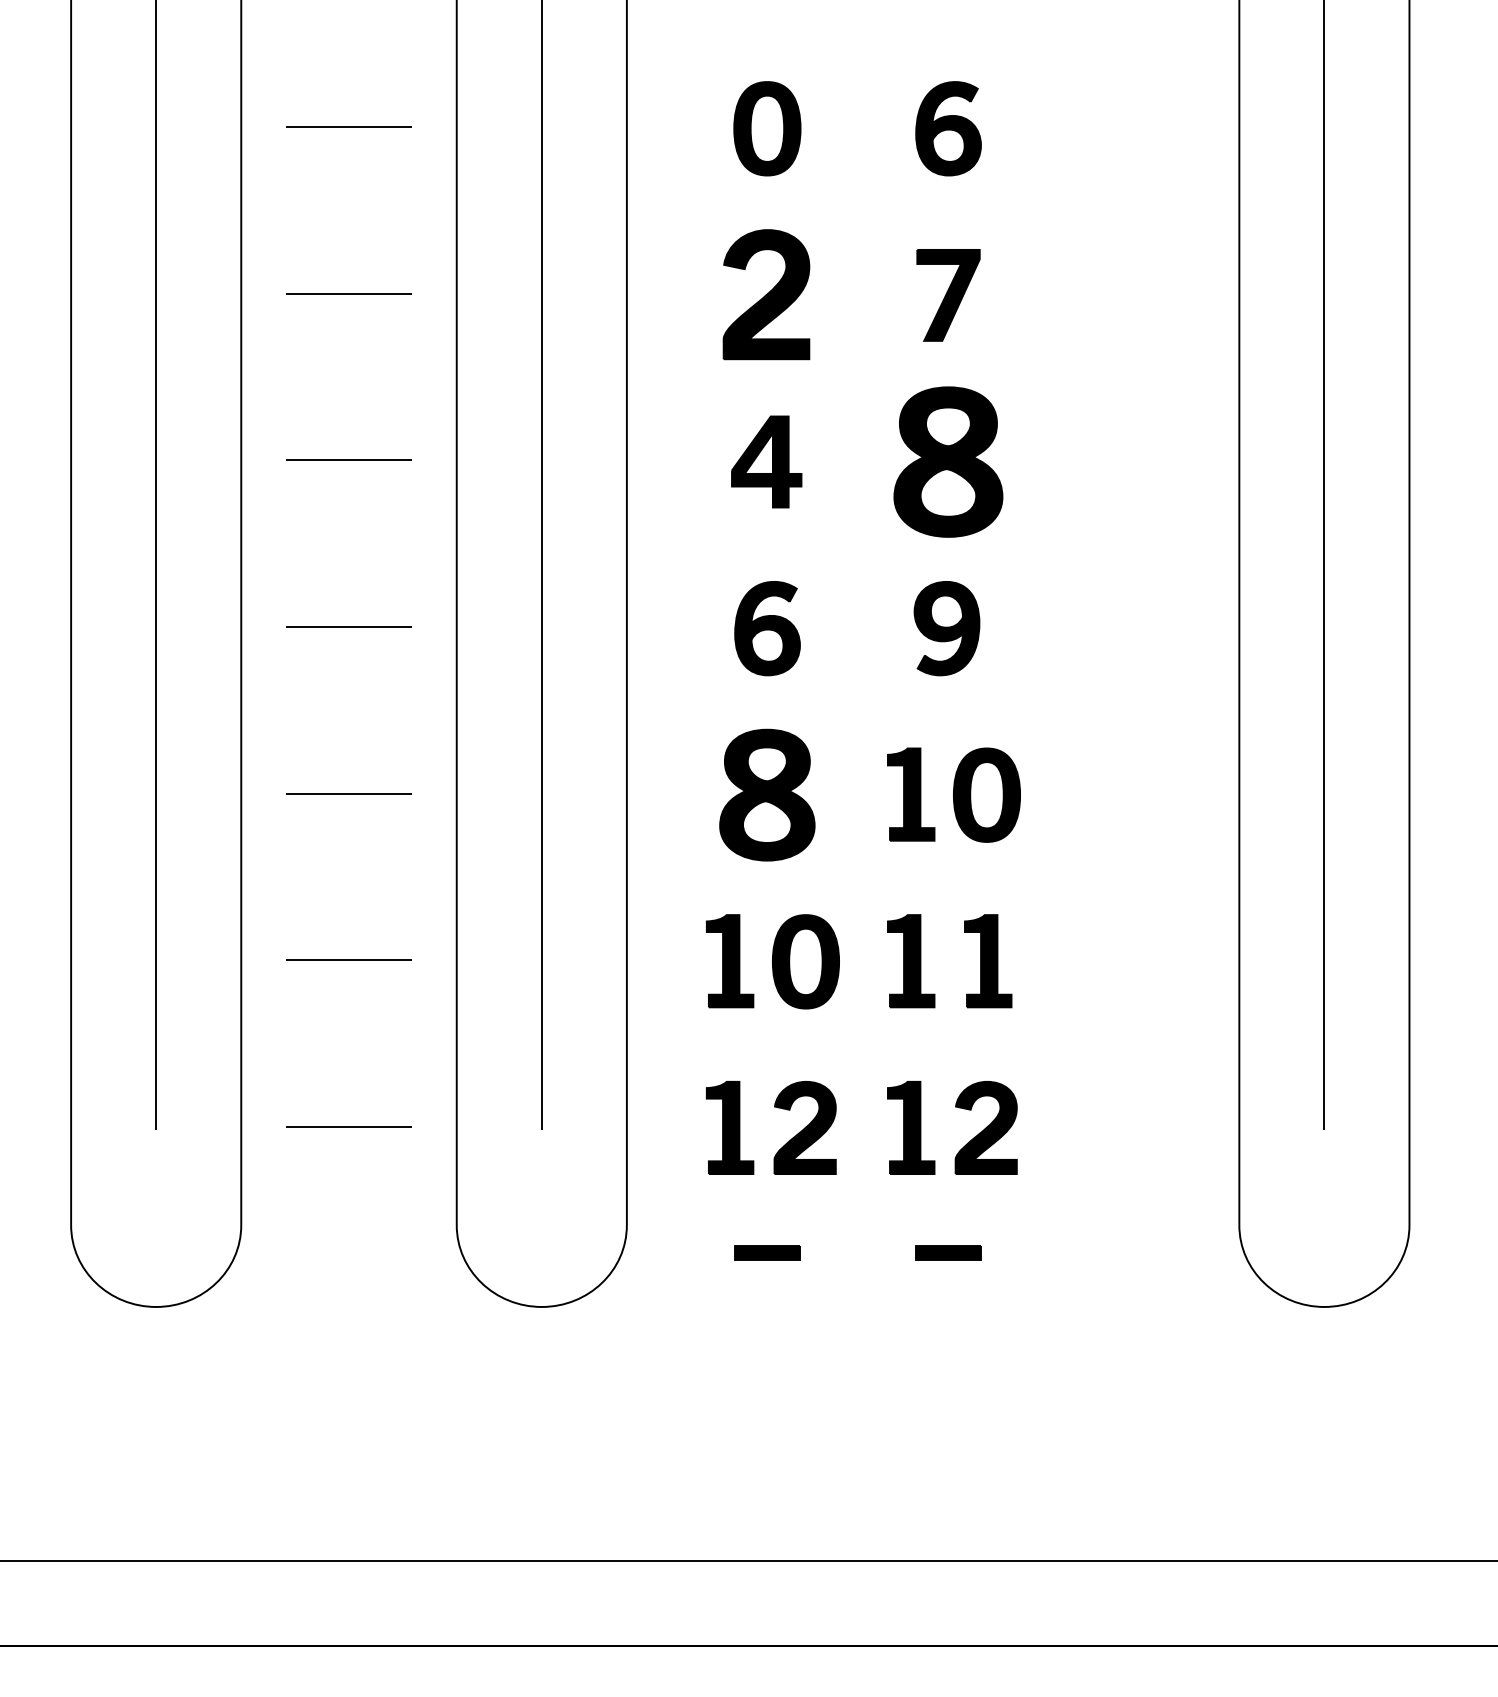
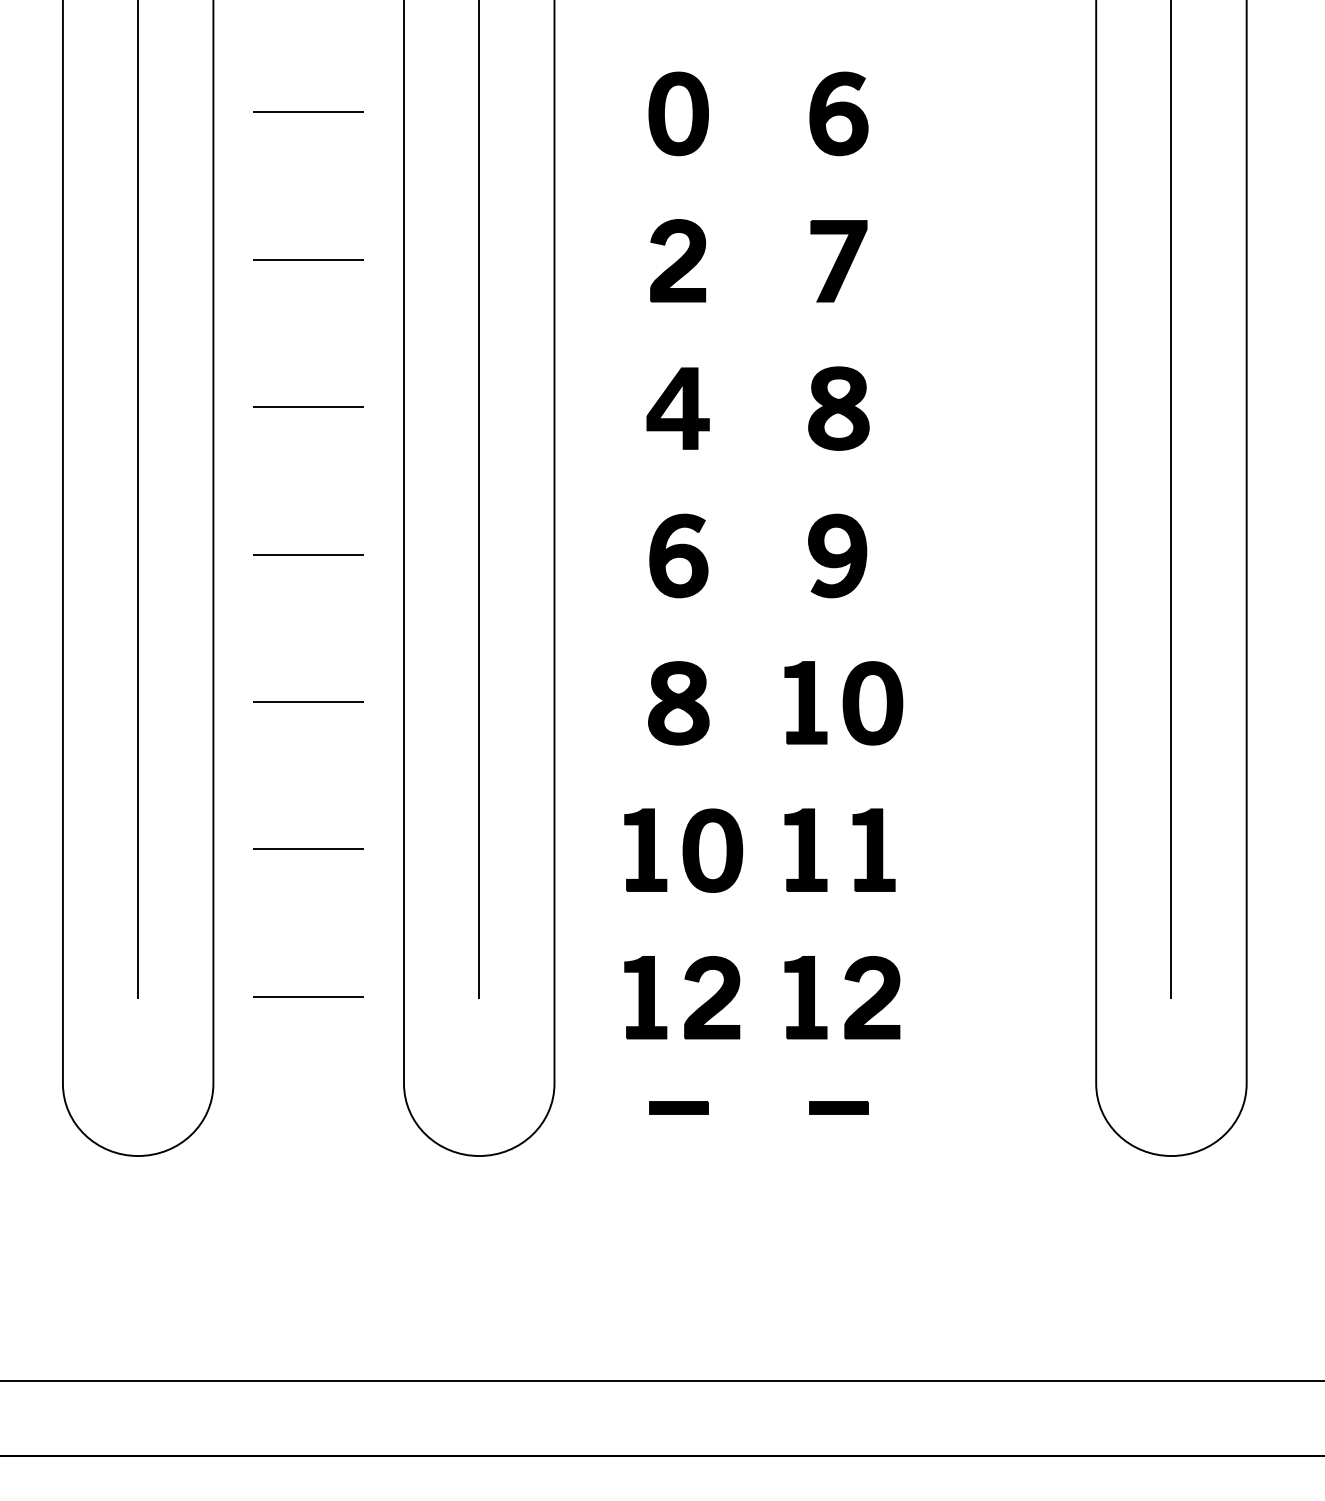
part: (767, 294) -> (678, 260), size x0.71
part: (947, 461) -> (838, 408), size x0.62
part: (767, 795) -> (678, 703), size x0.71

